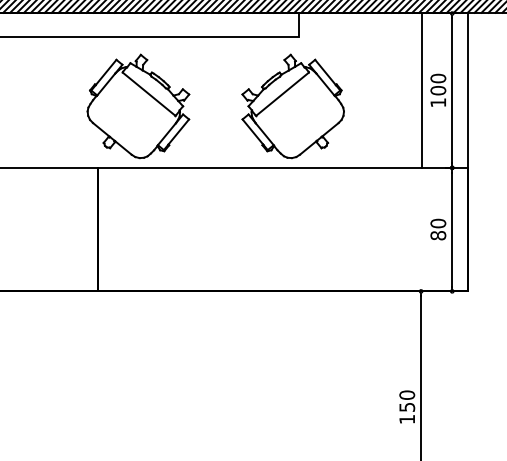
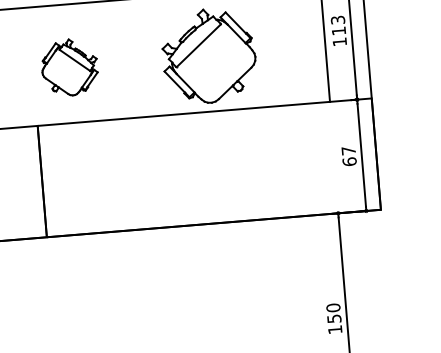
text: (438, 84) -> (338, 25), 100 -> 113
part: (138, 106) -> (69, 67), size x0.6
text: (438, 229) -> (349, 156), 80 -> 67

